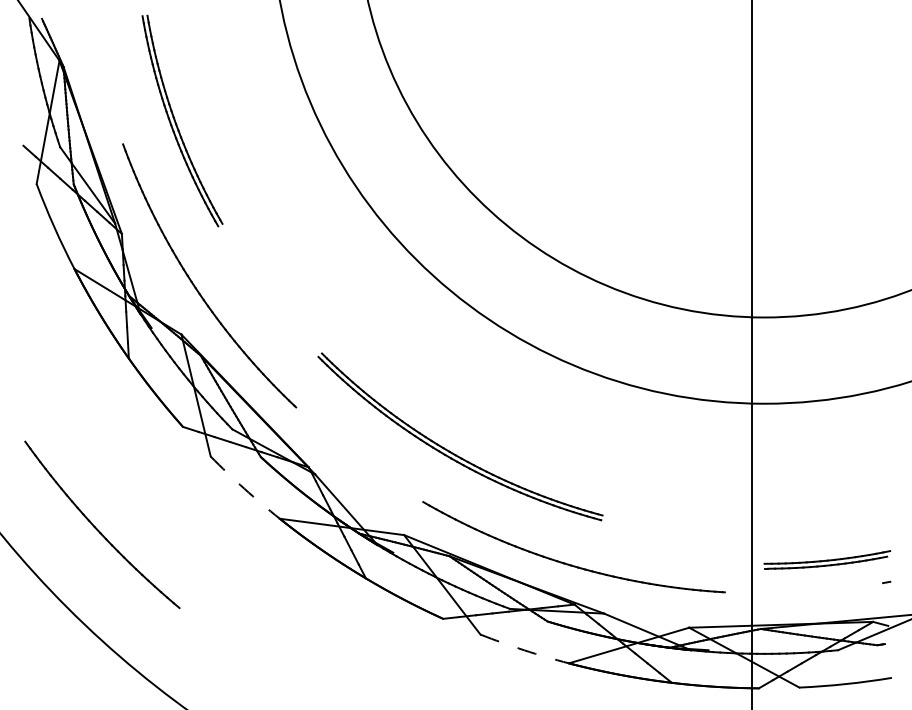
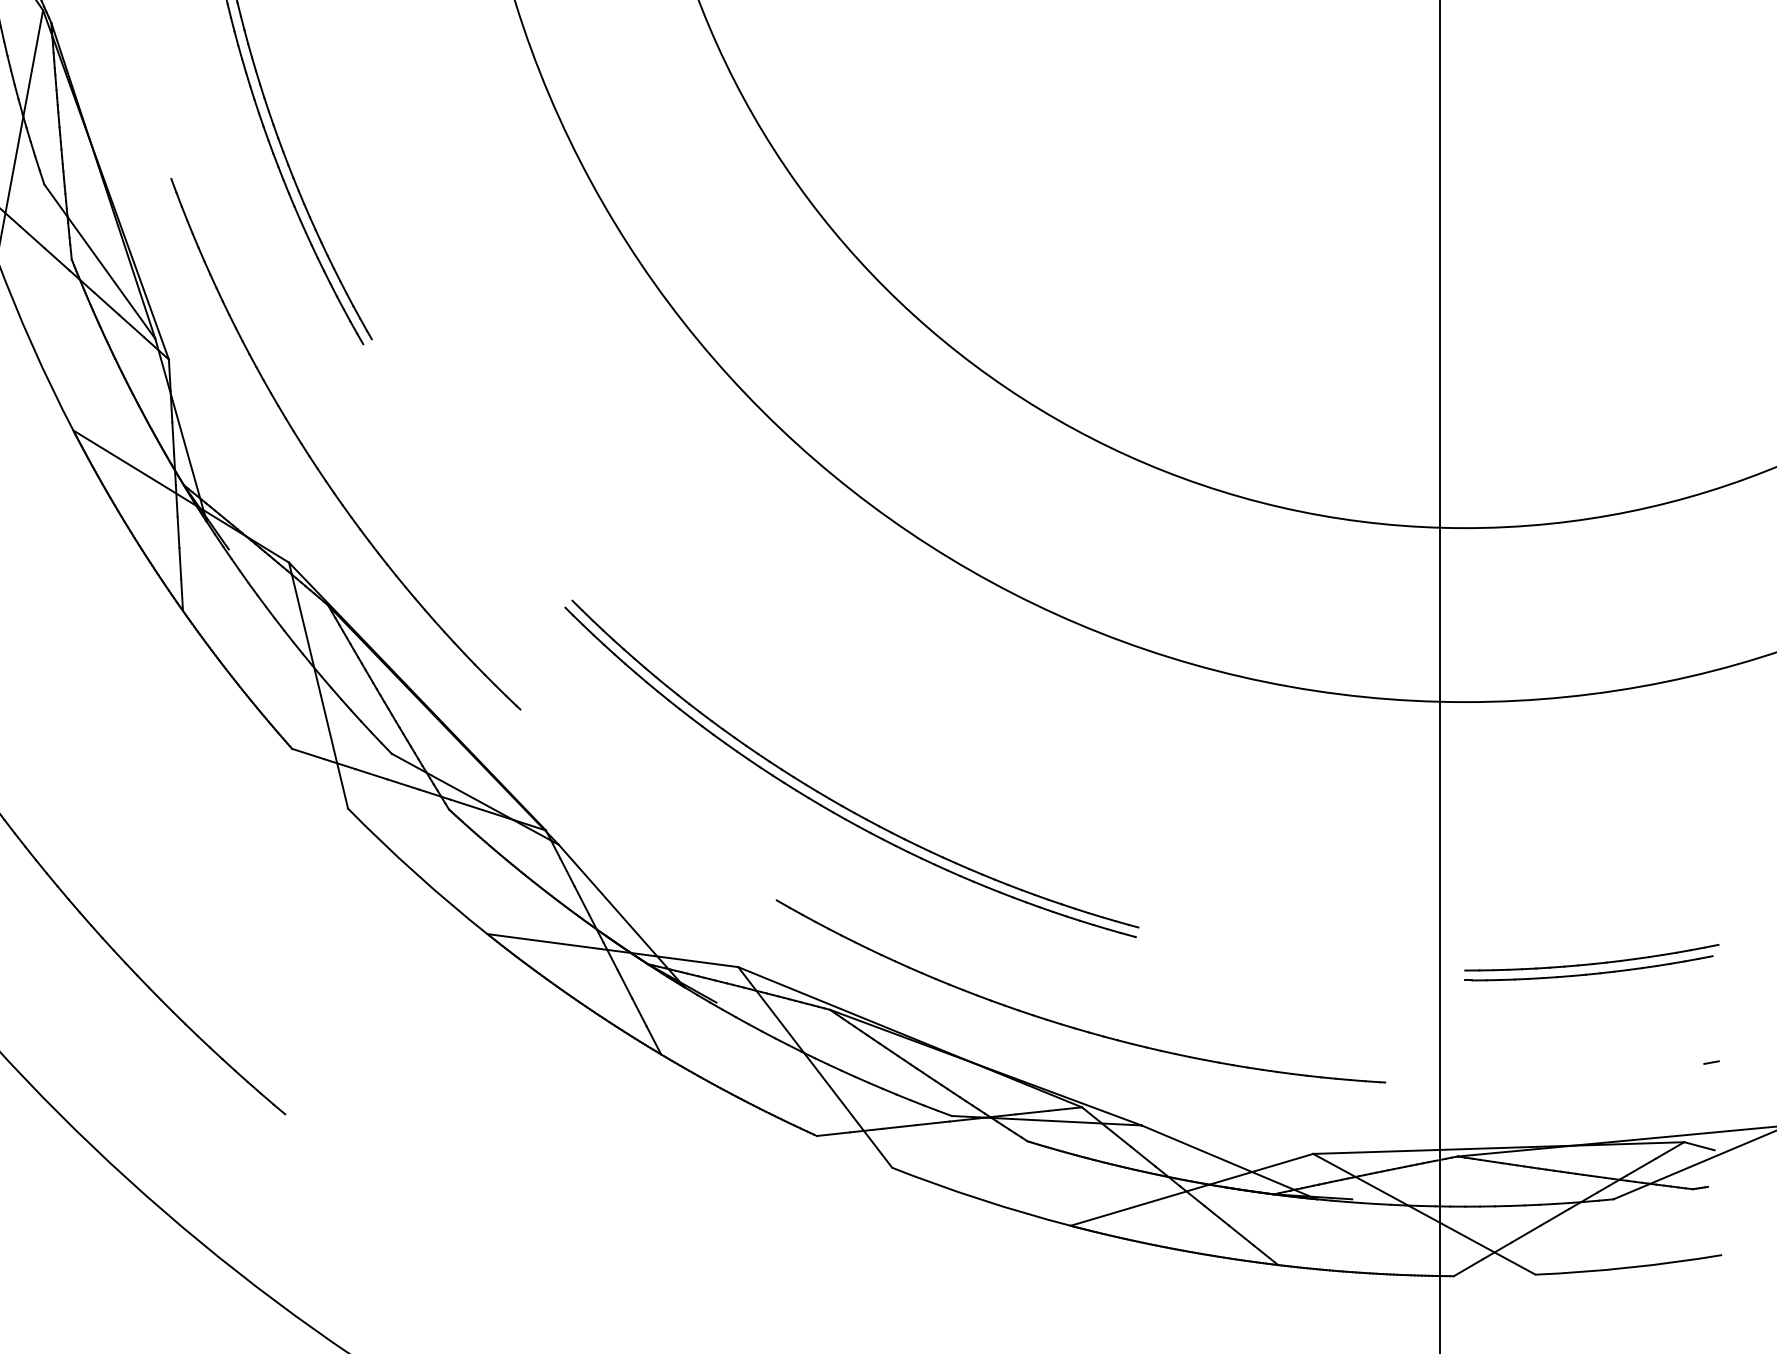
arc: (244, 488) -> (416, 873), dashed -> solid
part: (827, 559) -> (1592, 961), moved
arc: (524, 650) -> (980, 1199), dashed -> solid

